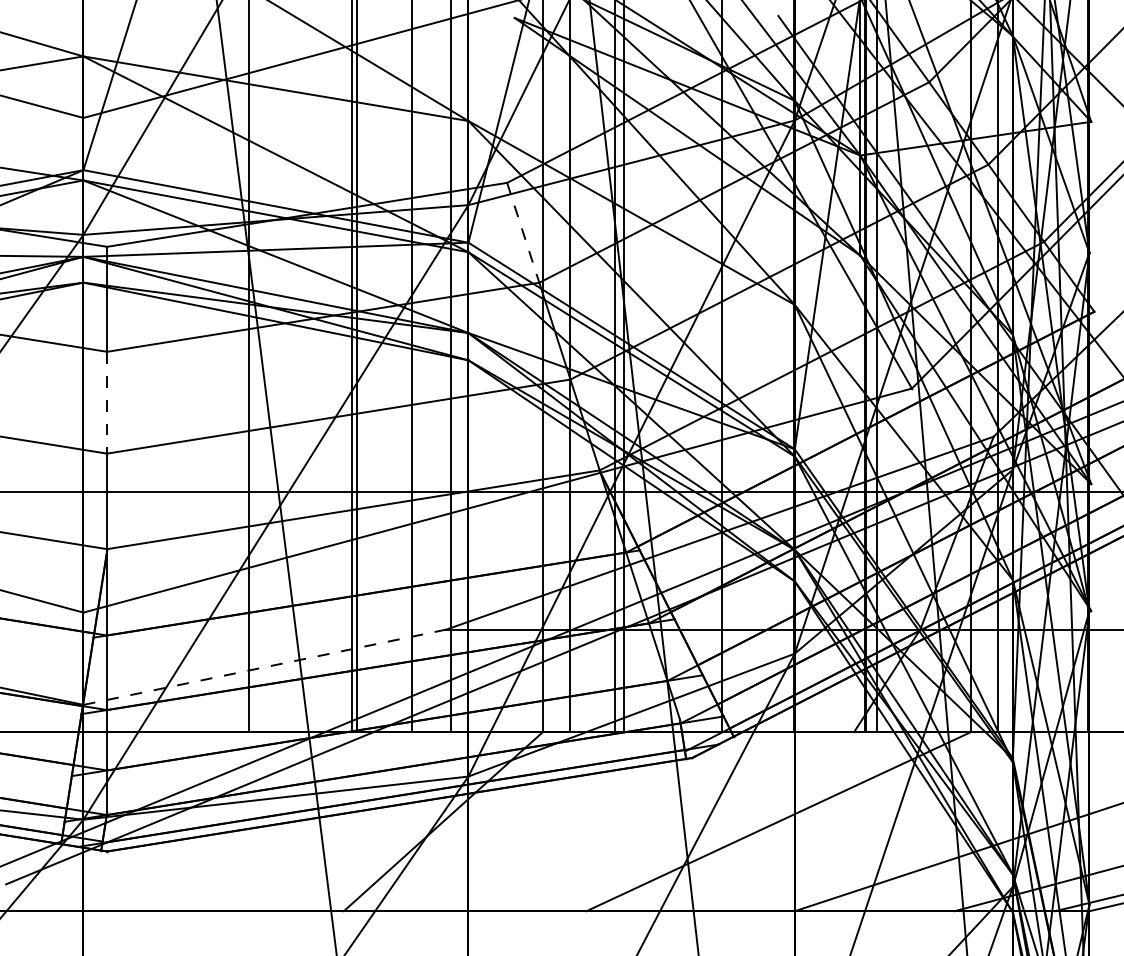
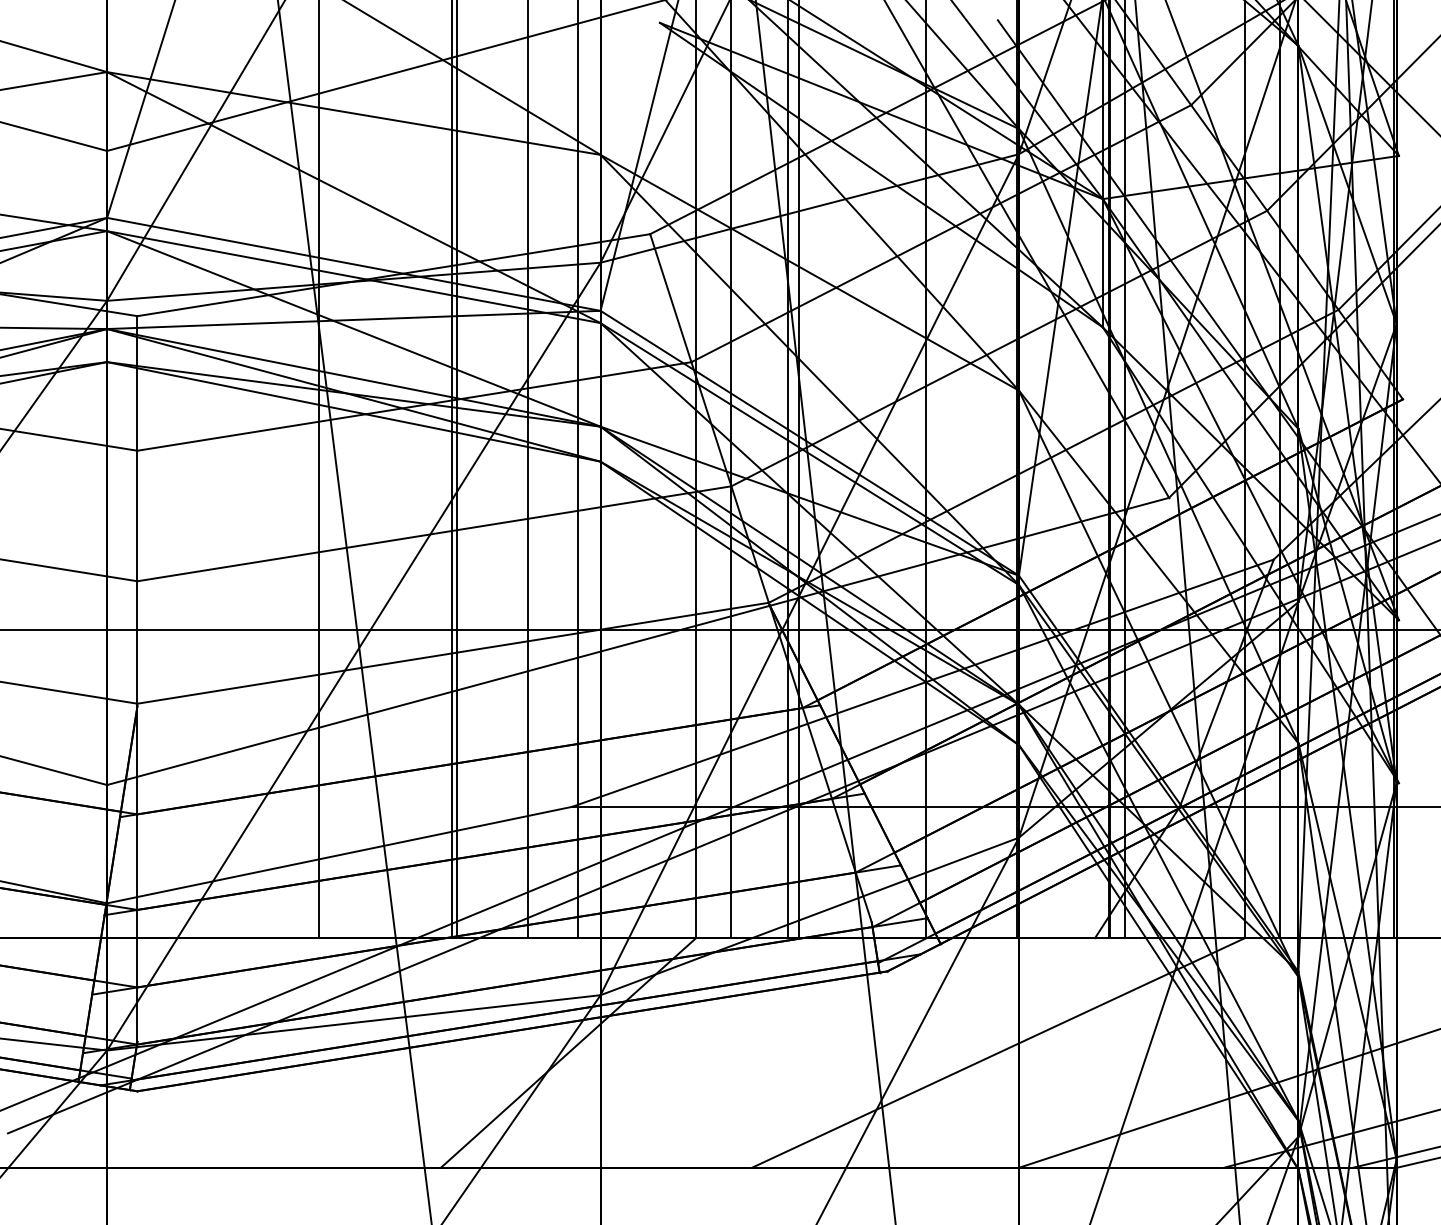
line: (522, 233) -> (670, 298), dashed -> solid
line: (107, 403) -> (137, 516), dashed -> solid
line: (264, 667) -> (339, 855), dashed -> solid

